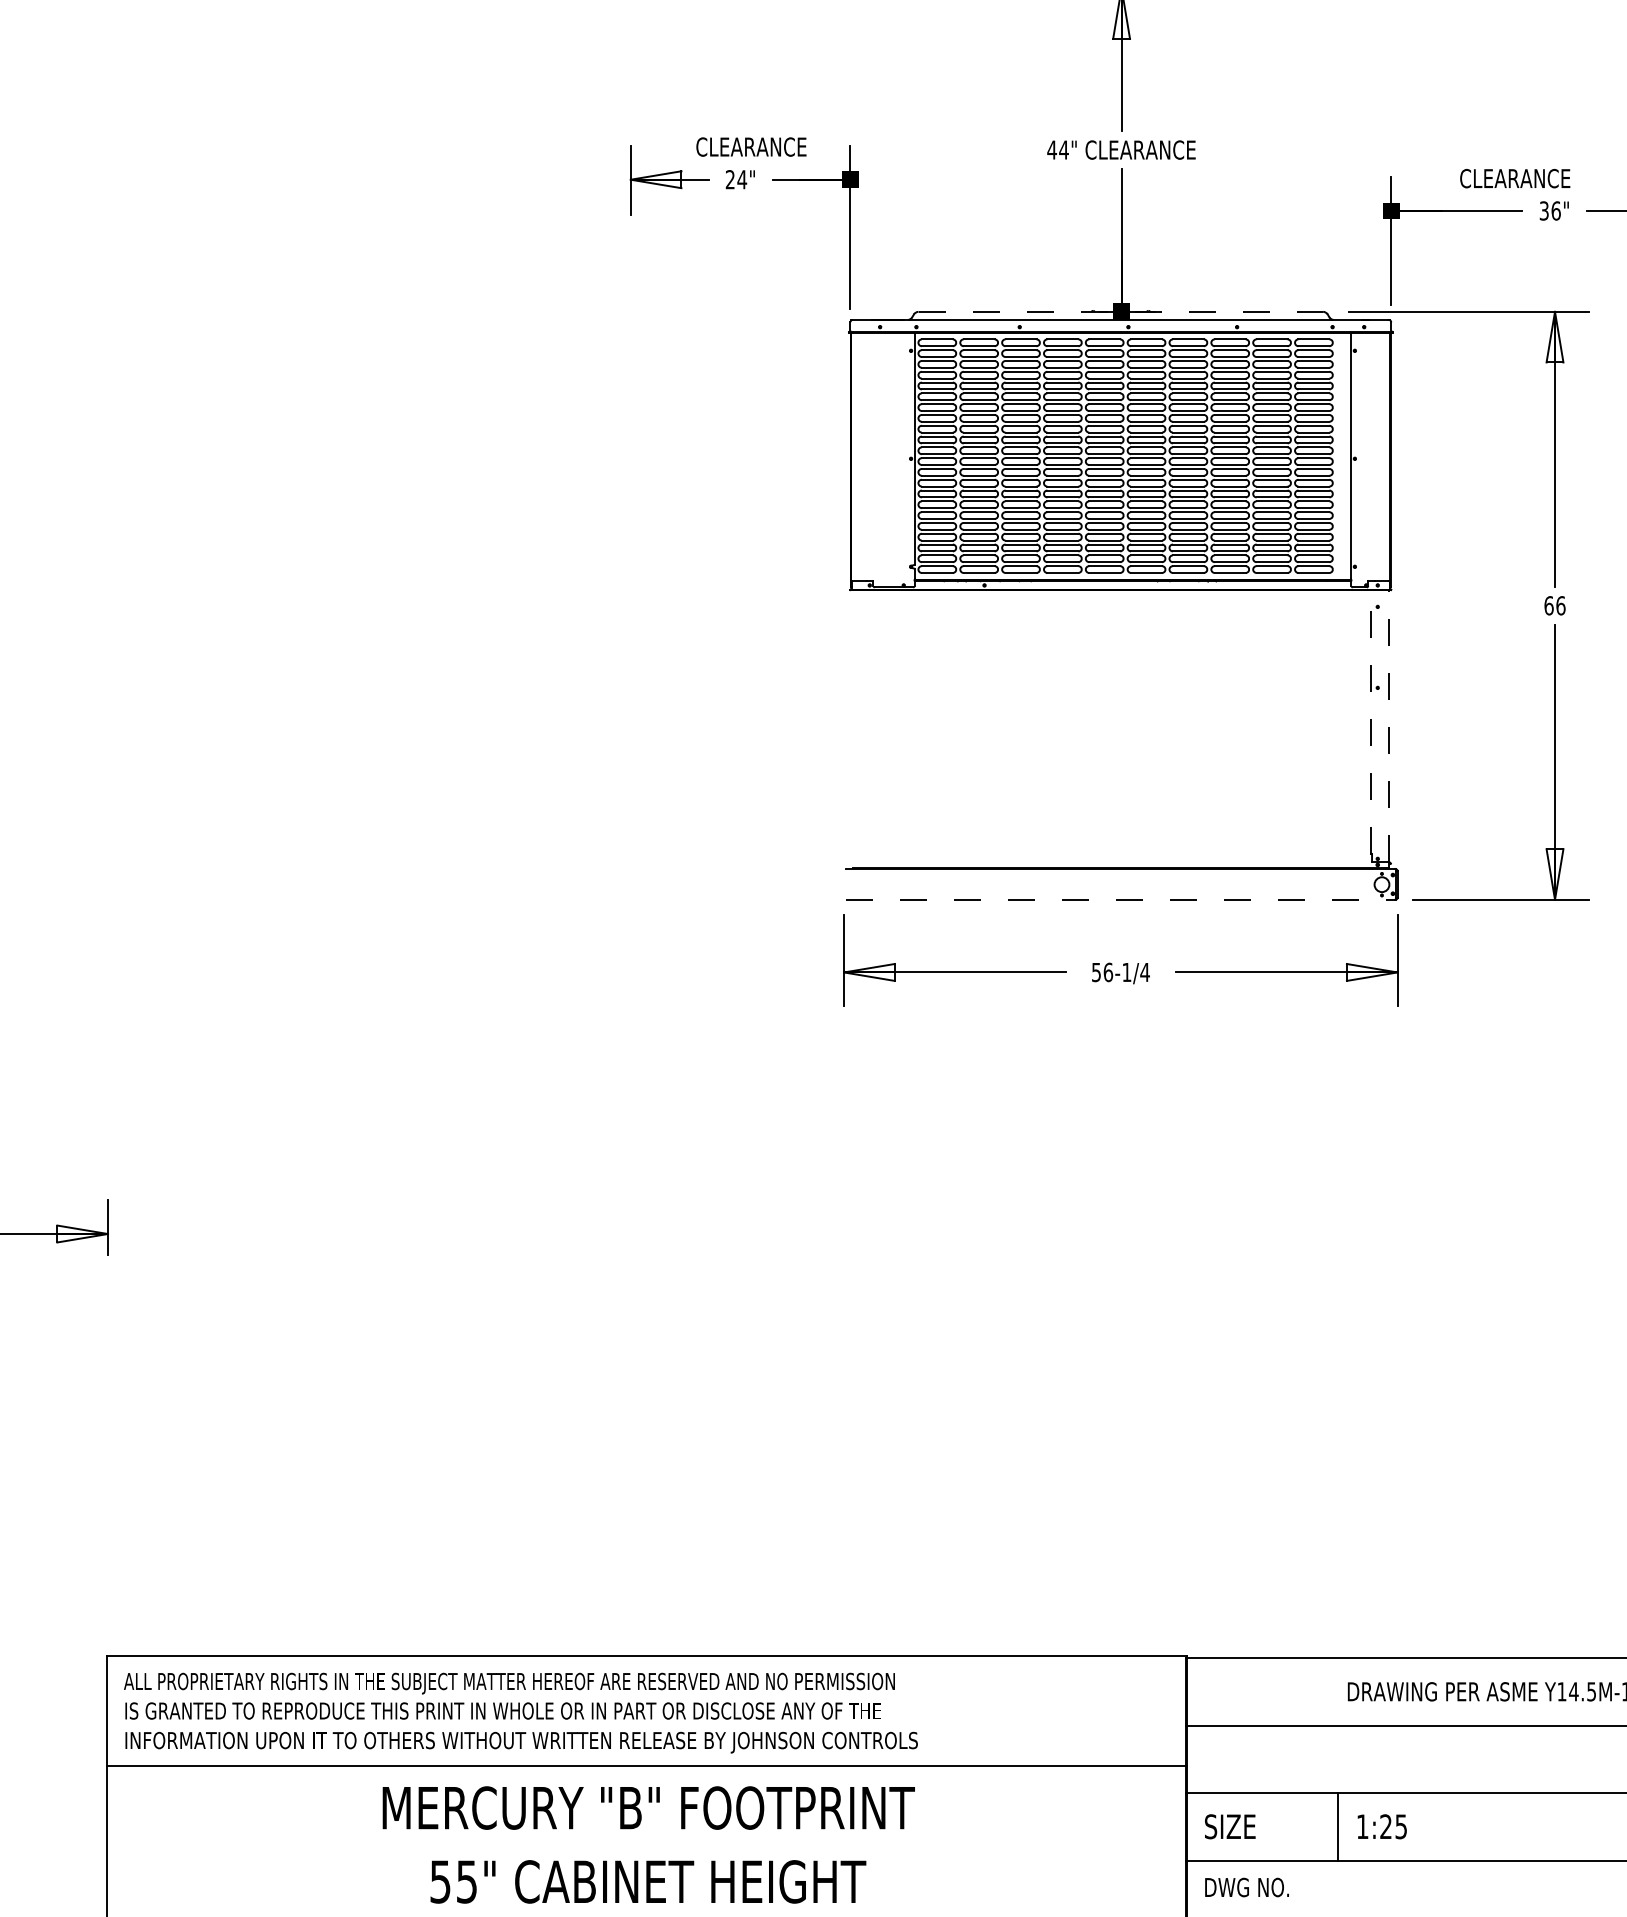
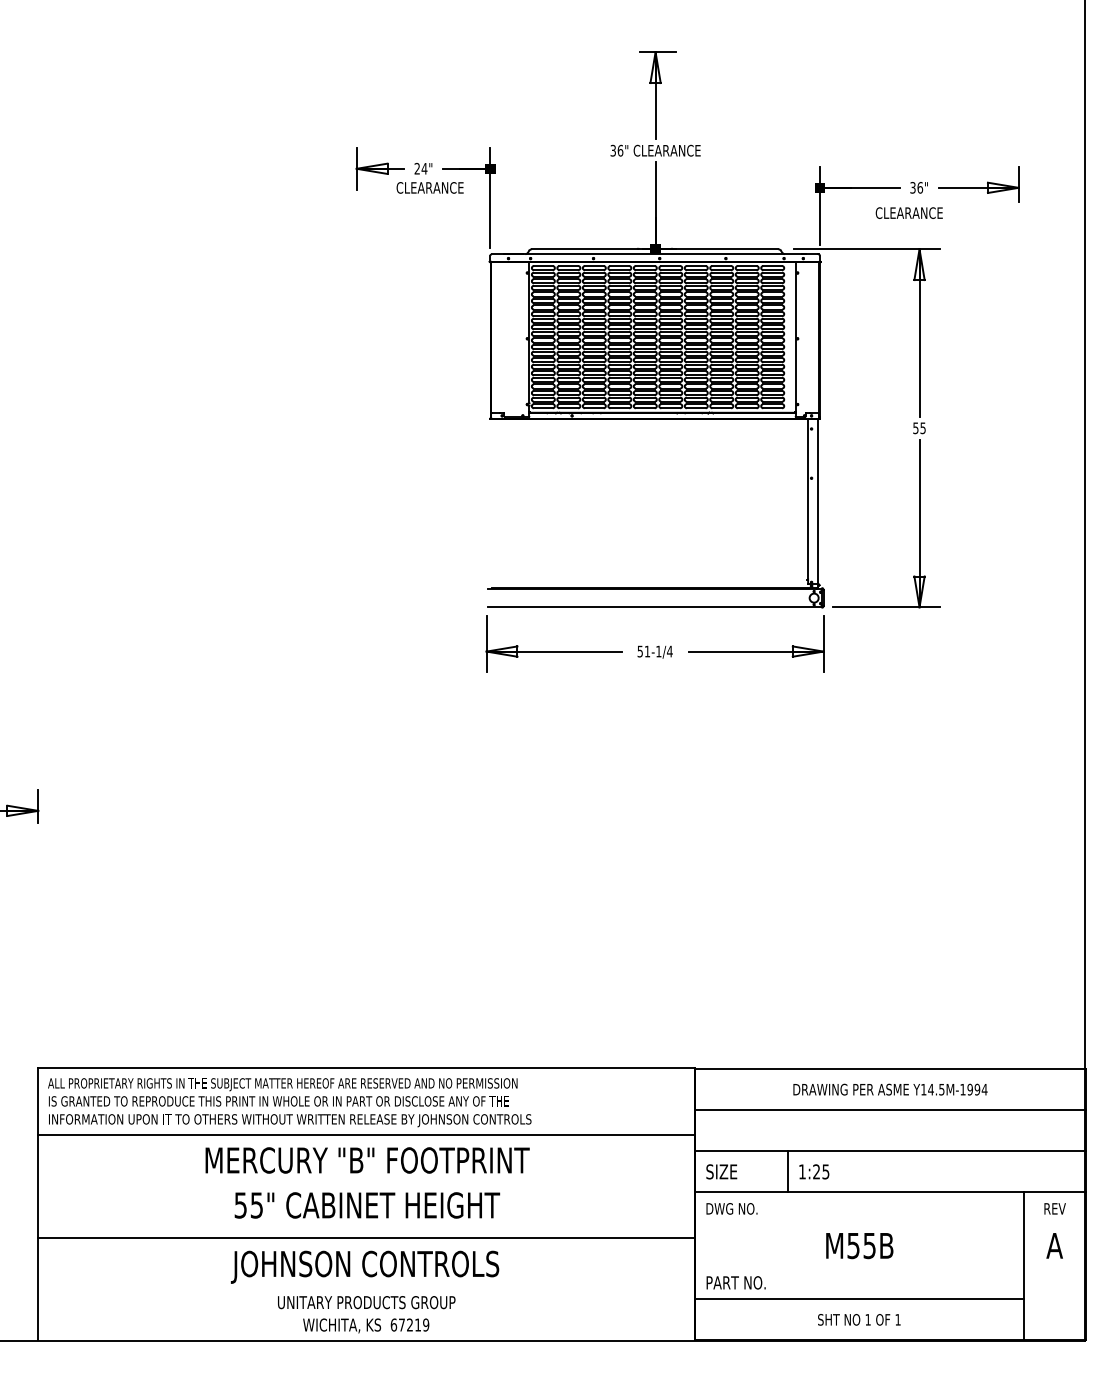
text: (750, 146) -> (429, 187), moved
text: (1057, 149) -> (616, 150), 44" -> 36"
text: (1513, 177) -> (908, 212), moved
line: (1121, 312) -> (655, 249), dashed -> solid
text: (1554, 606) -> (919, 428), 66 -> 55
line: (1371, 721) -> (807, 498), dashed -> solid
line: (1389, 726) -> (818, 501), dashed -> solid
line: (1121, 900) -> (655, 607), dashed -> solid
text: (1108, 972) -> (647, 651), 56-1/4 -> 51-1/4

